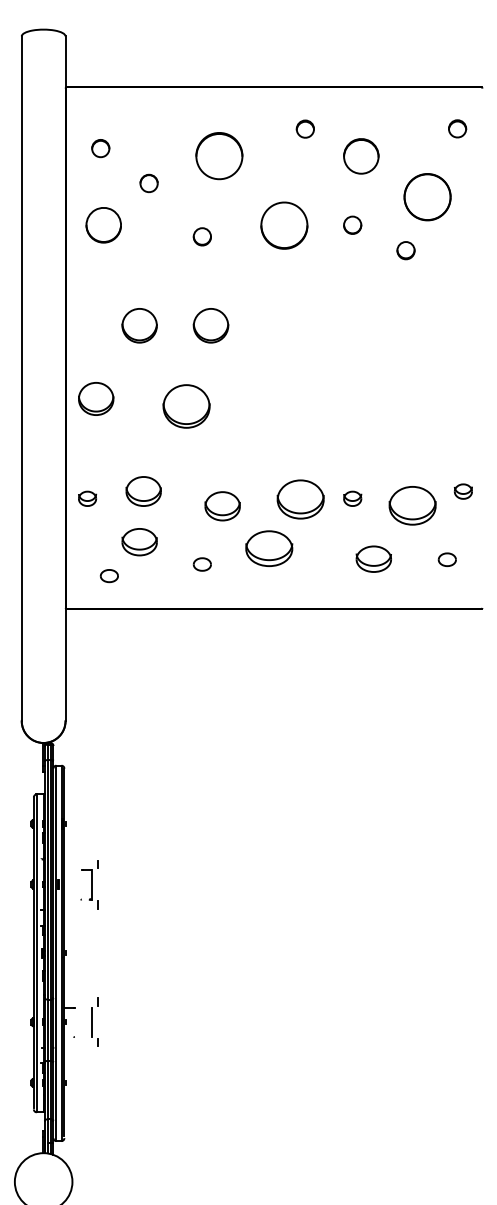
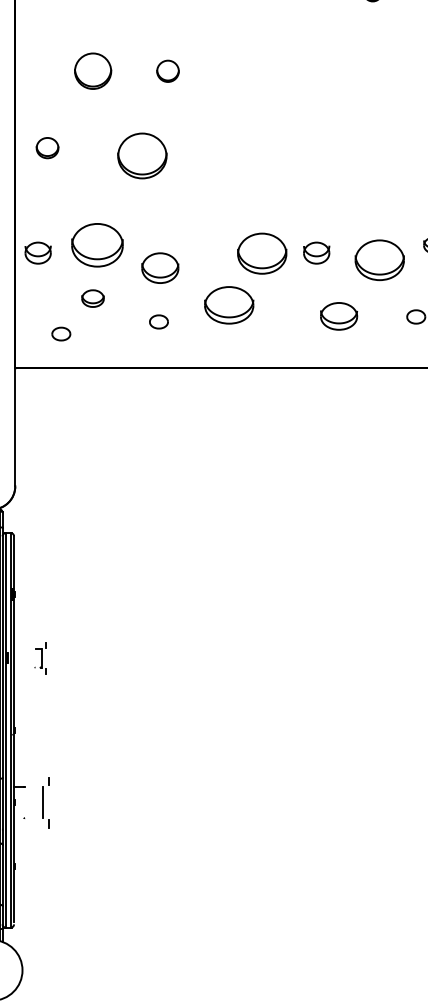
part: (210, 325) -> (167, 70), size x0.6
part: (96, 398) -> (47, 147), size x0.6
part: (143, 491) -> (97, 245), size x1.4
part: (87, 498) -> (38, 252), size x1.4
part: (352, 498) -> (316, 252), size x1.4
part: (222, 506) -> (160, 268), moved
part: (139, 542) -> (92, 298), size x0.6
part: (89, 884) -> (40, 658), size x0.6

